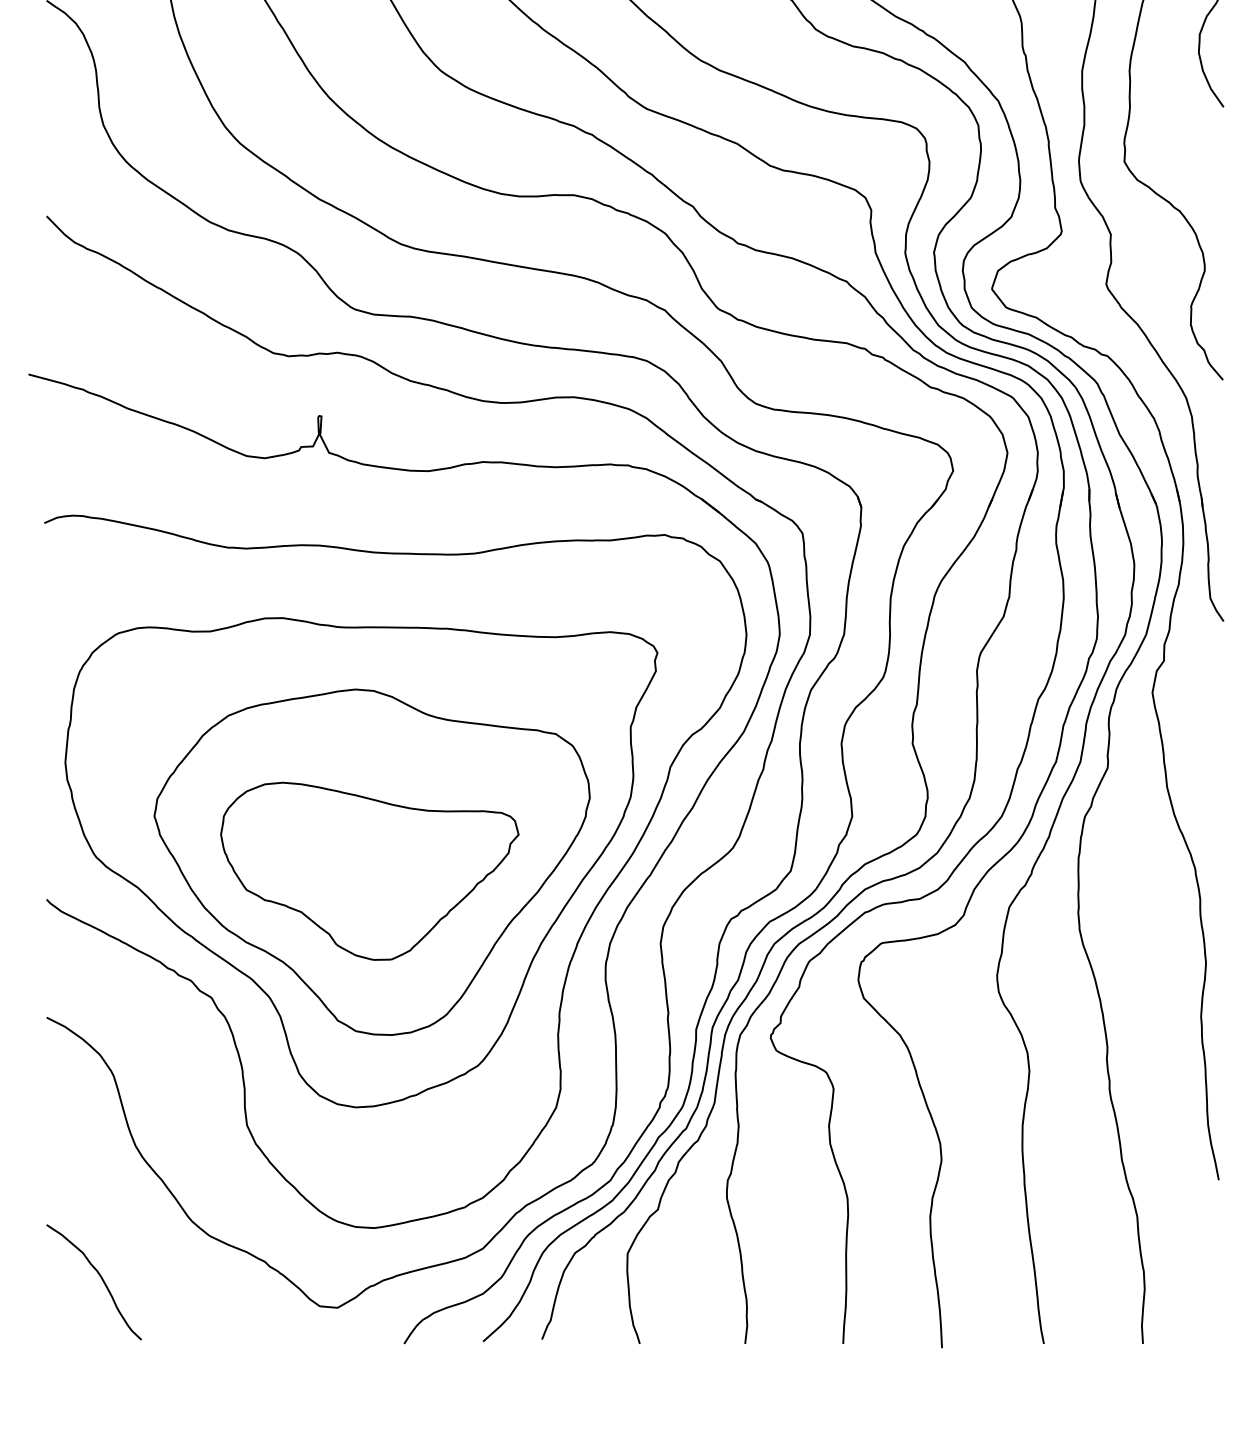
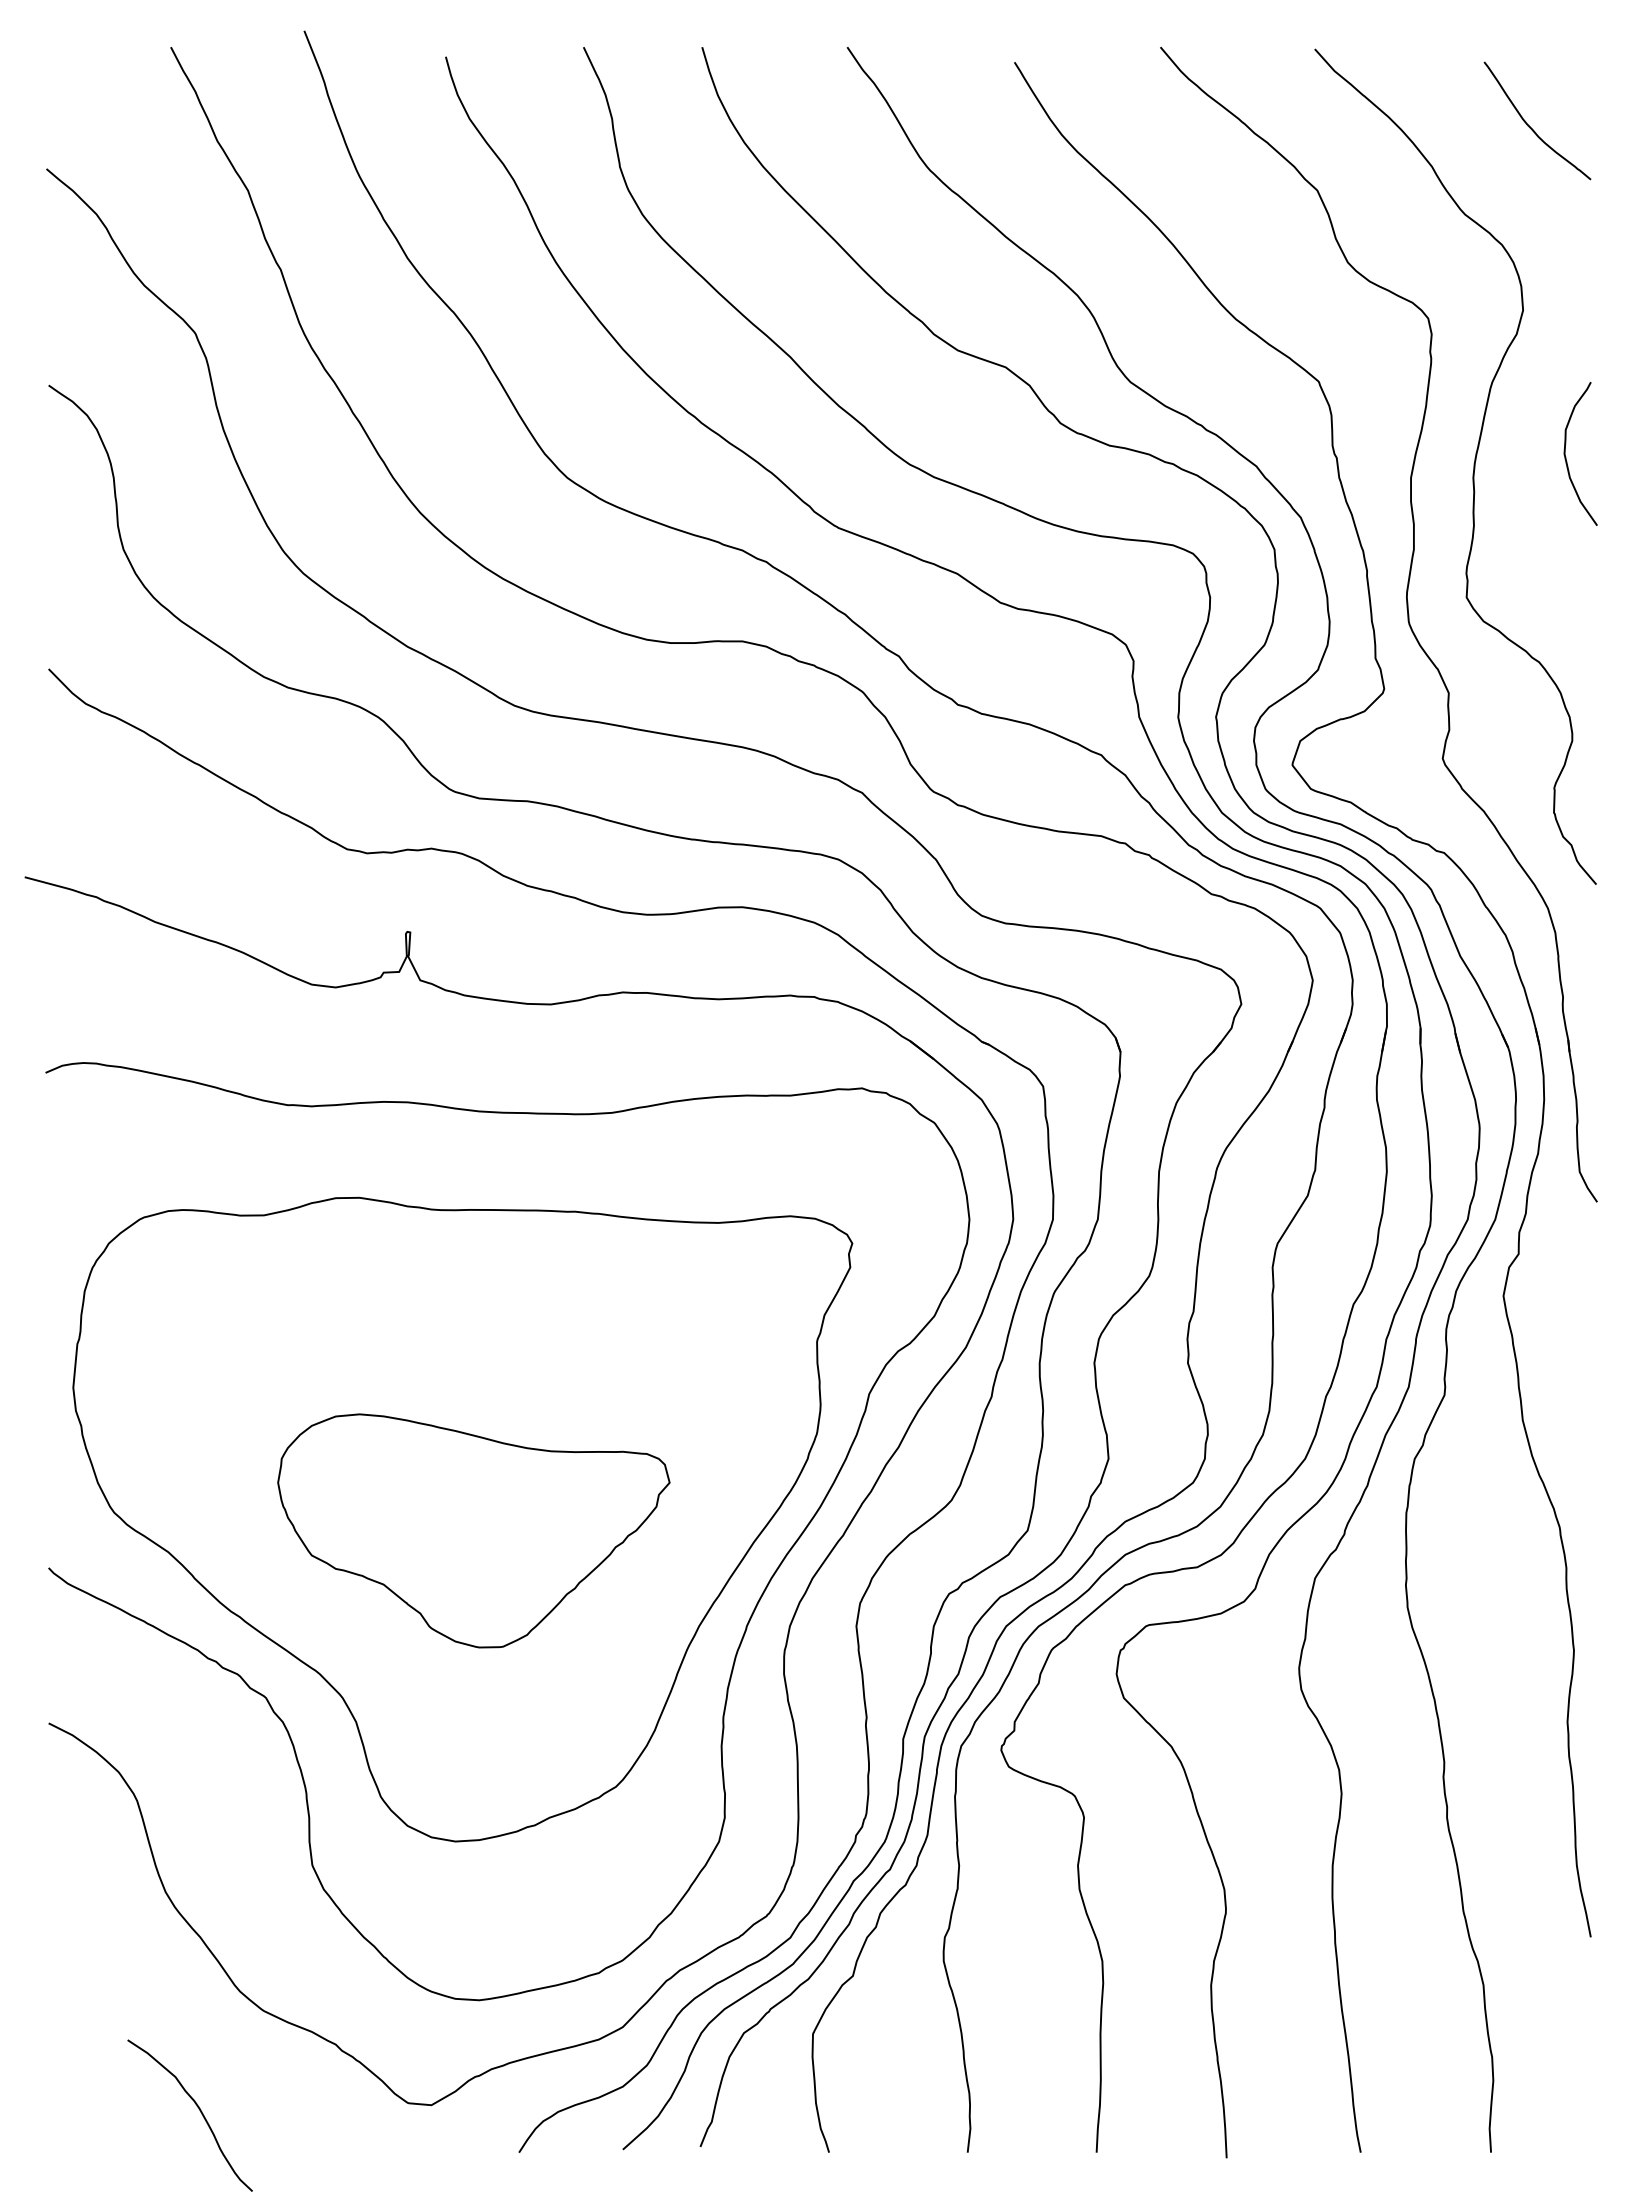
part: (371, 861) -> (476, 1518), removed
curve: (100, 1277) -> (198, 2109), moved

